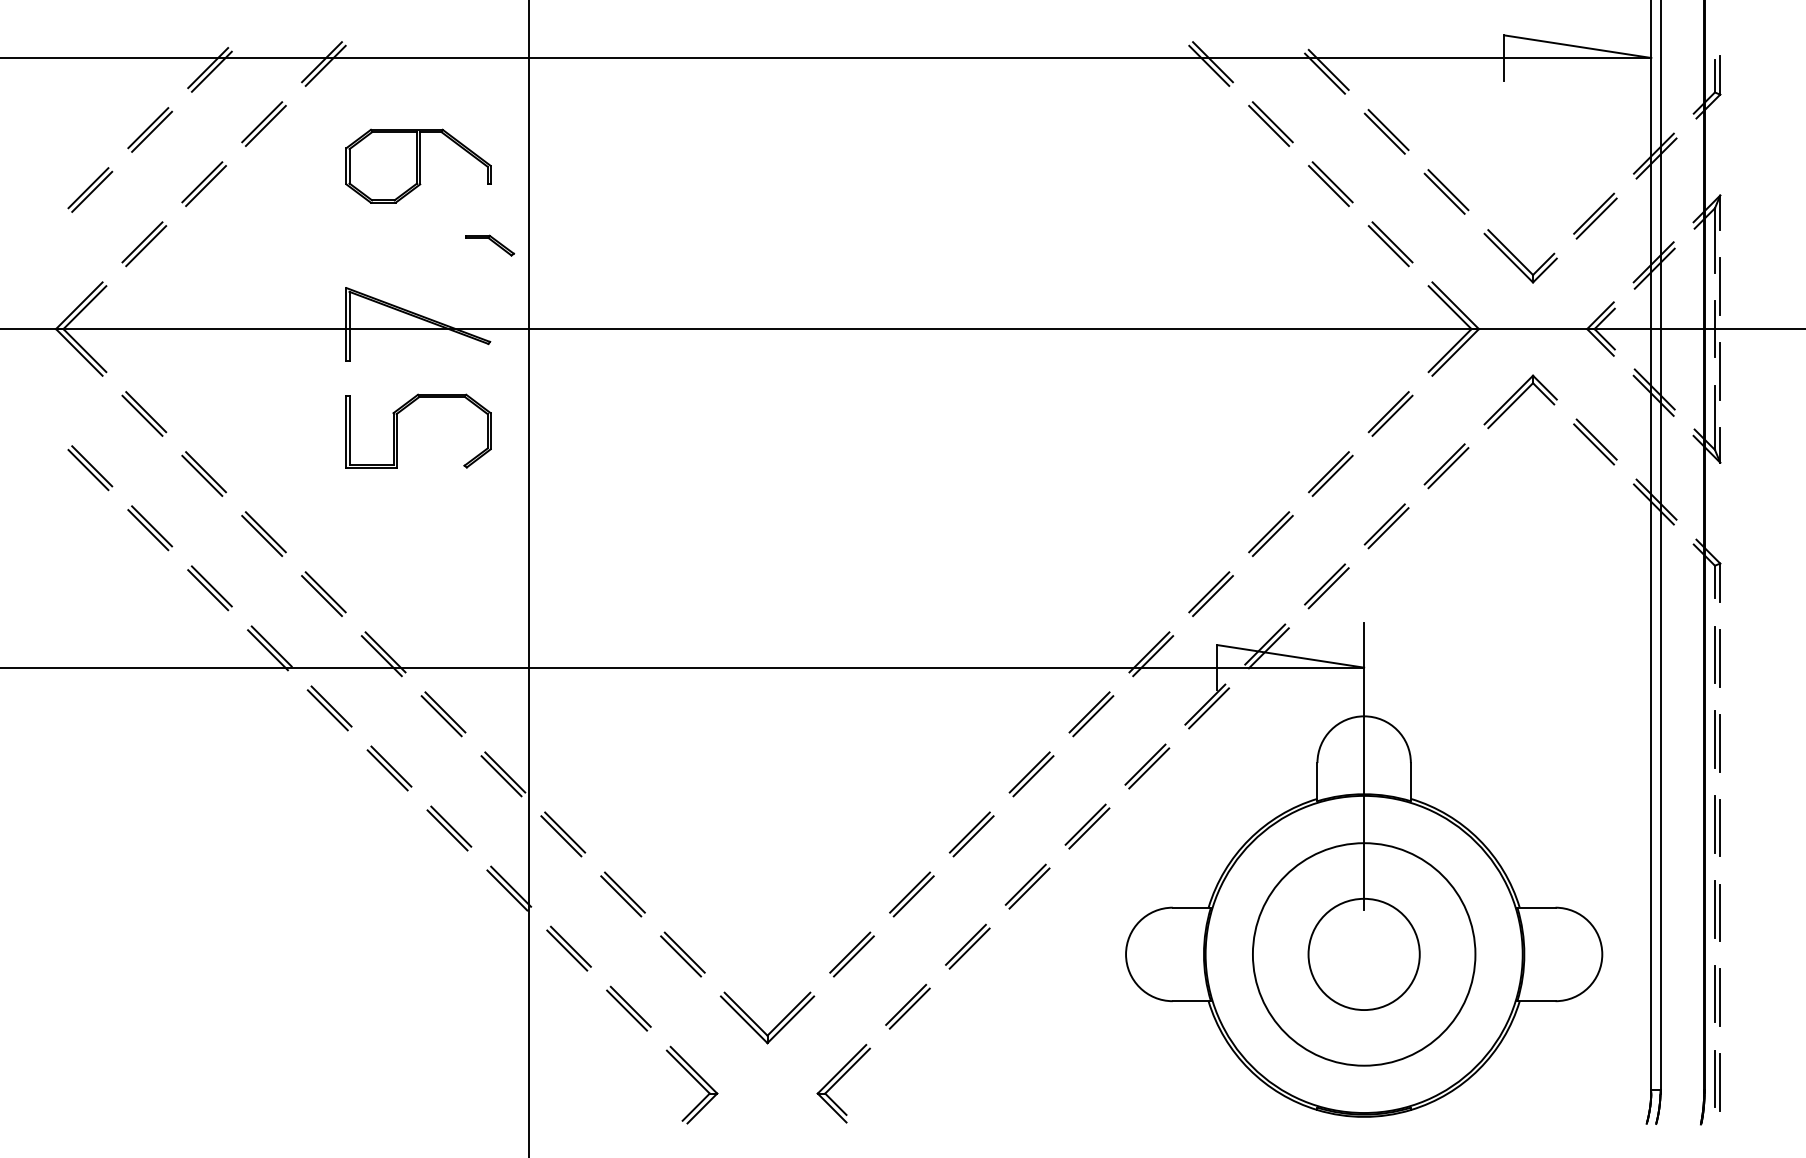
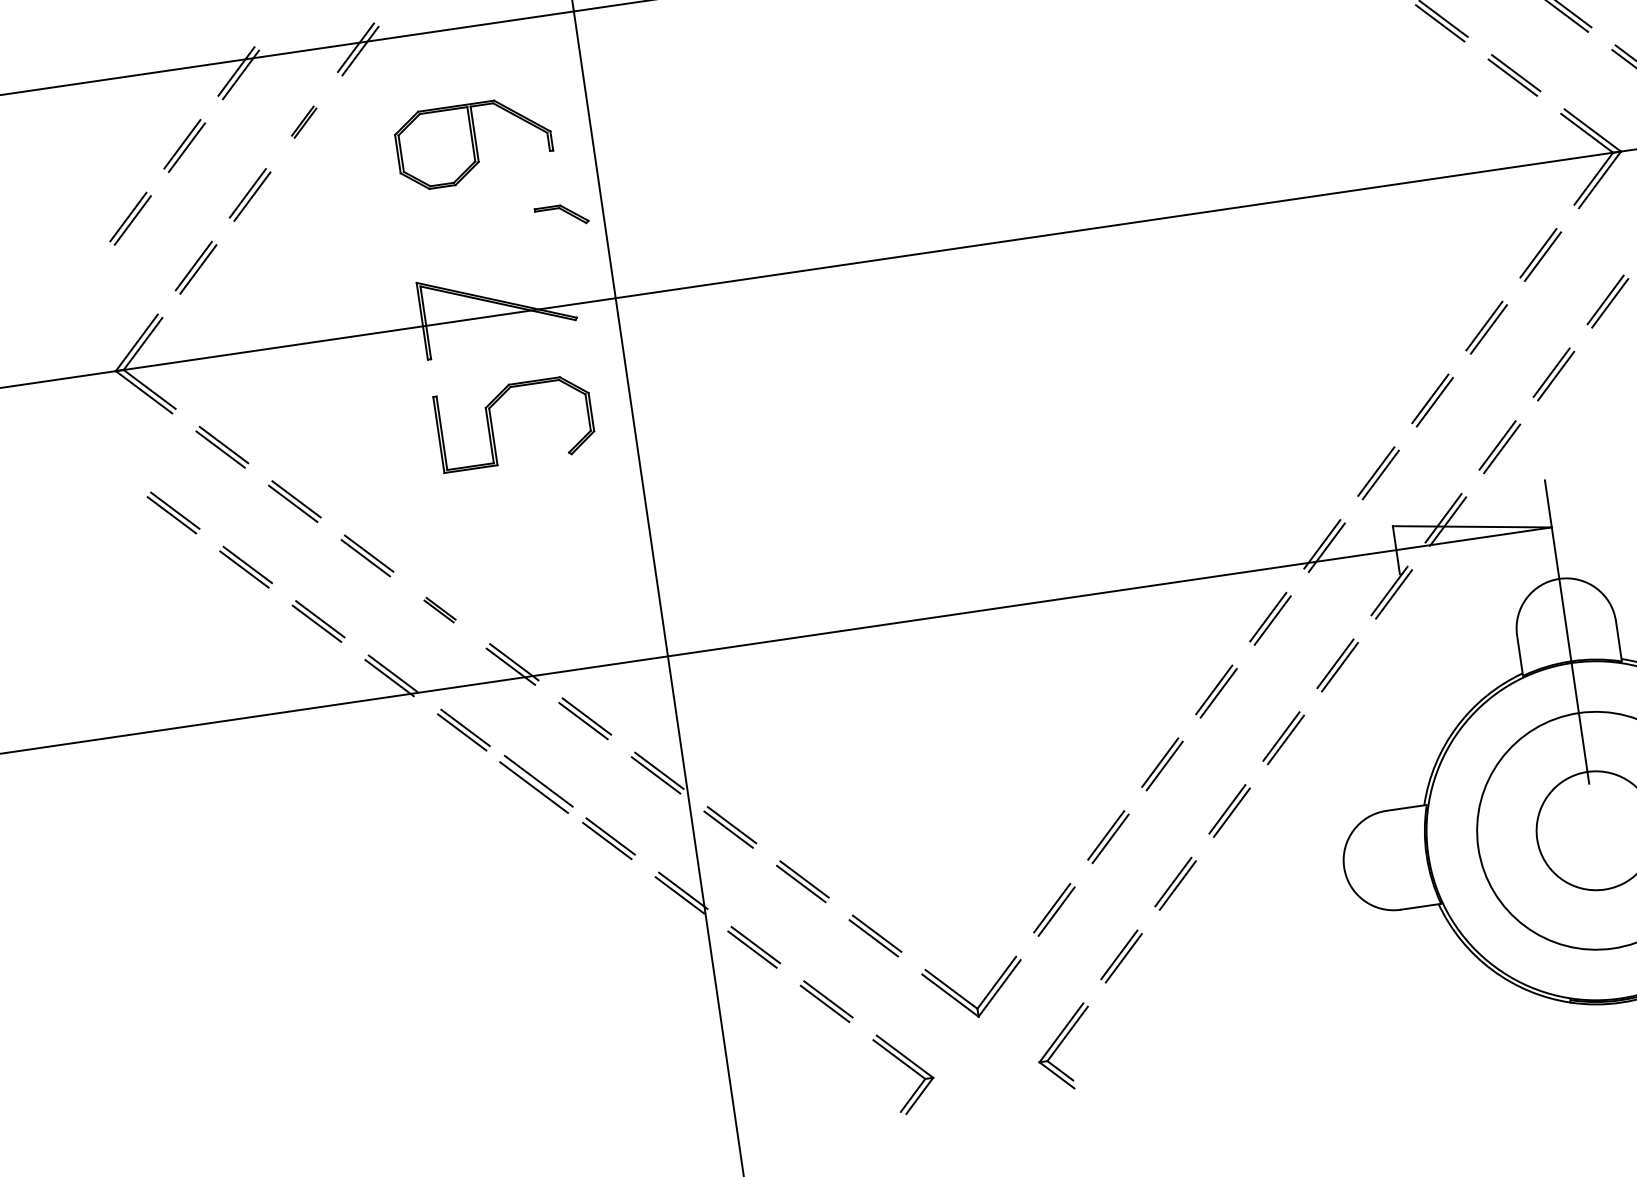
part: (263, 123) -> (303, 121), size x0.6
part: (323, 593) -> (439, 609), size x0.6
part: (389, 768) -> (536, 784), size x1.4

